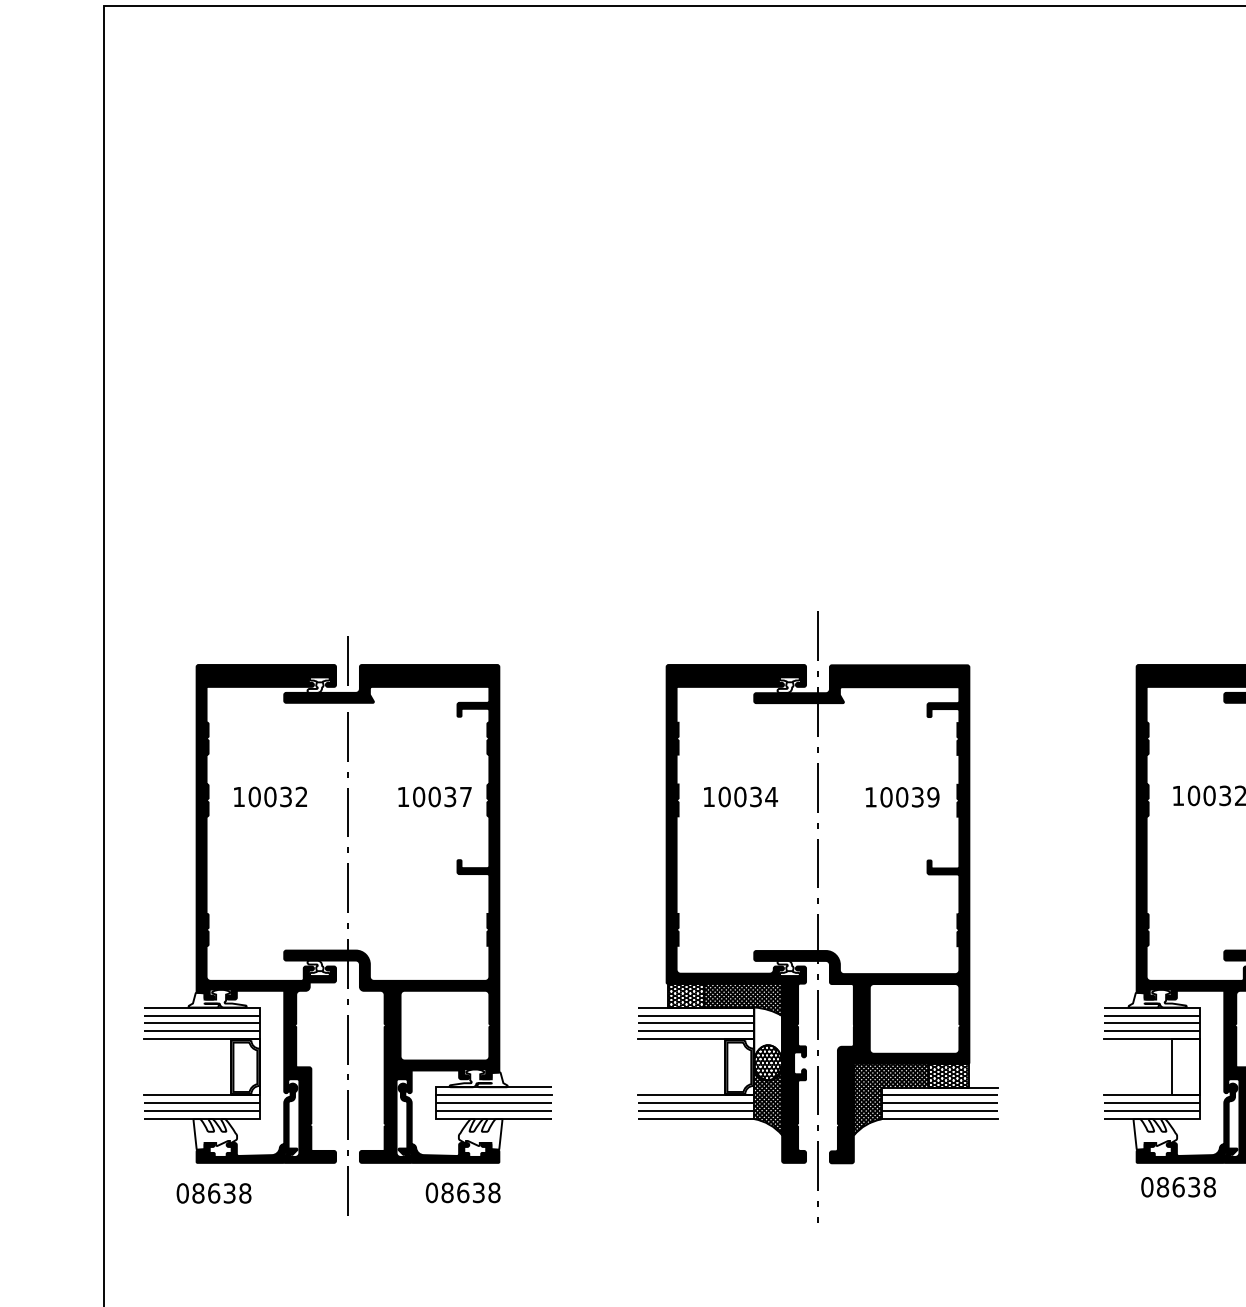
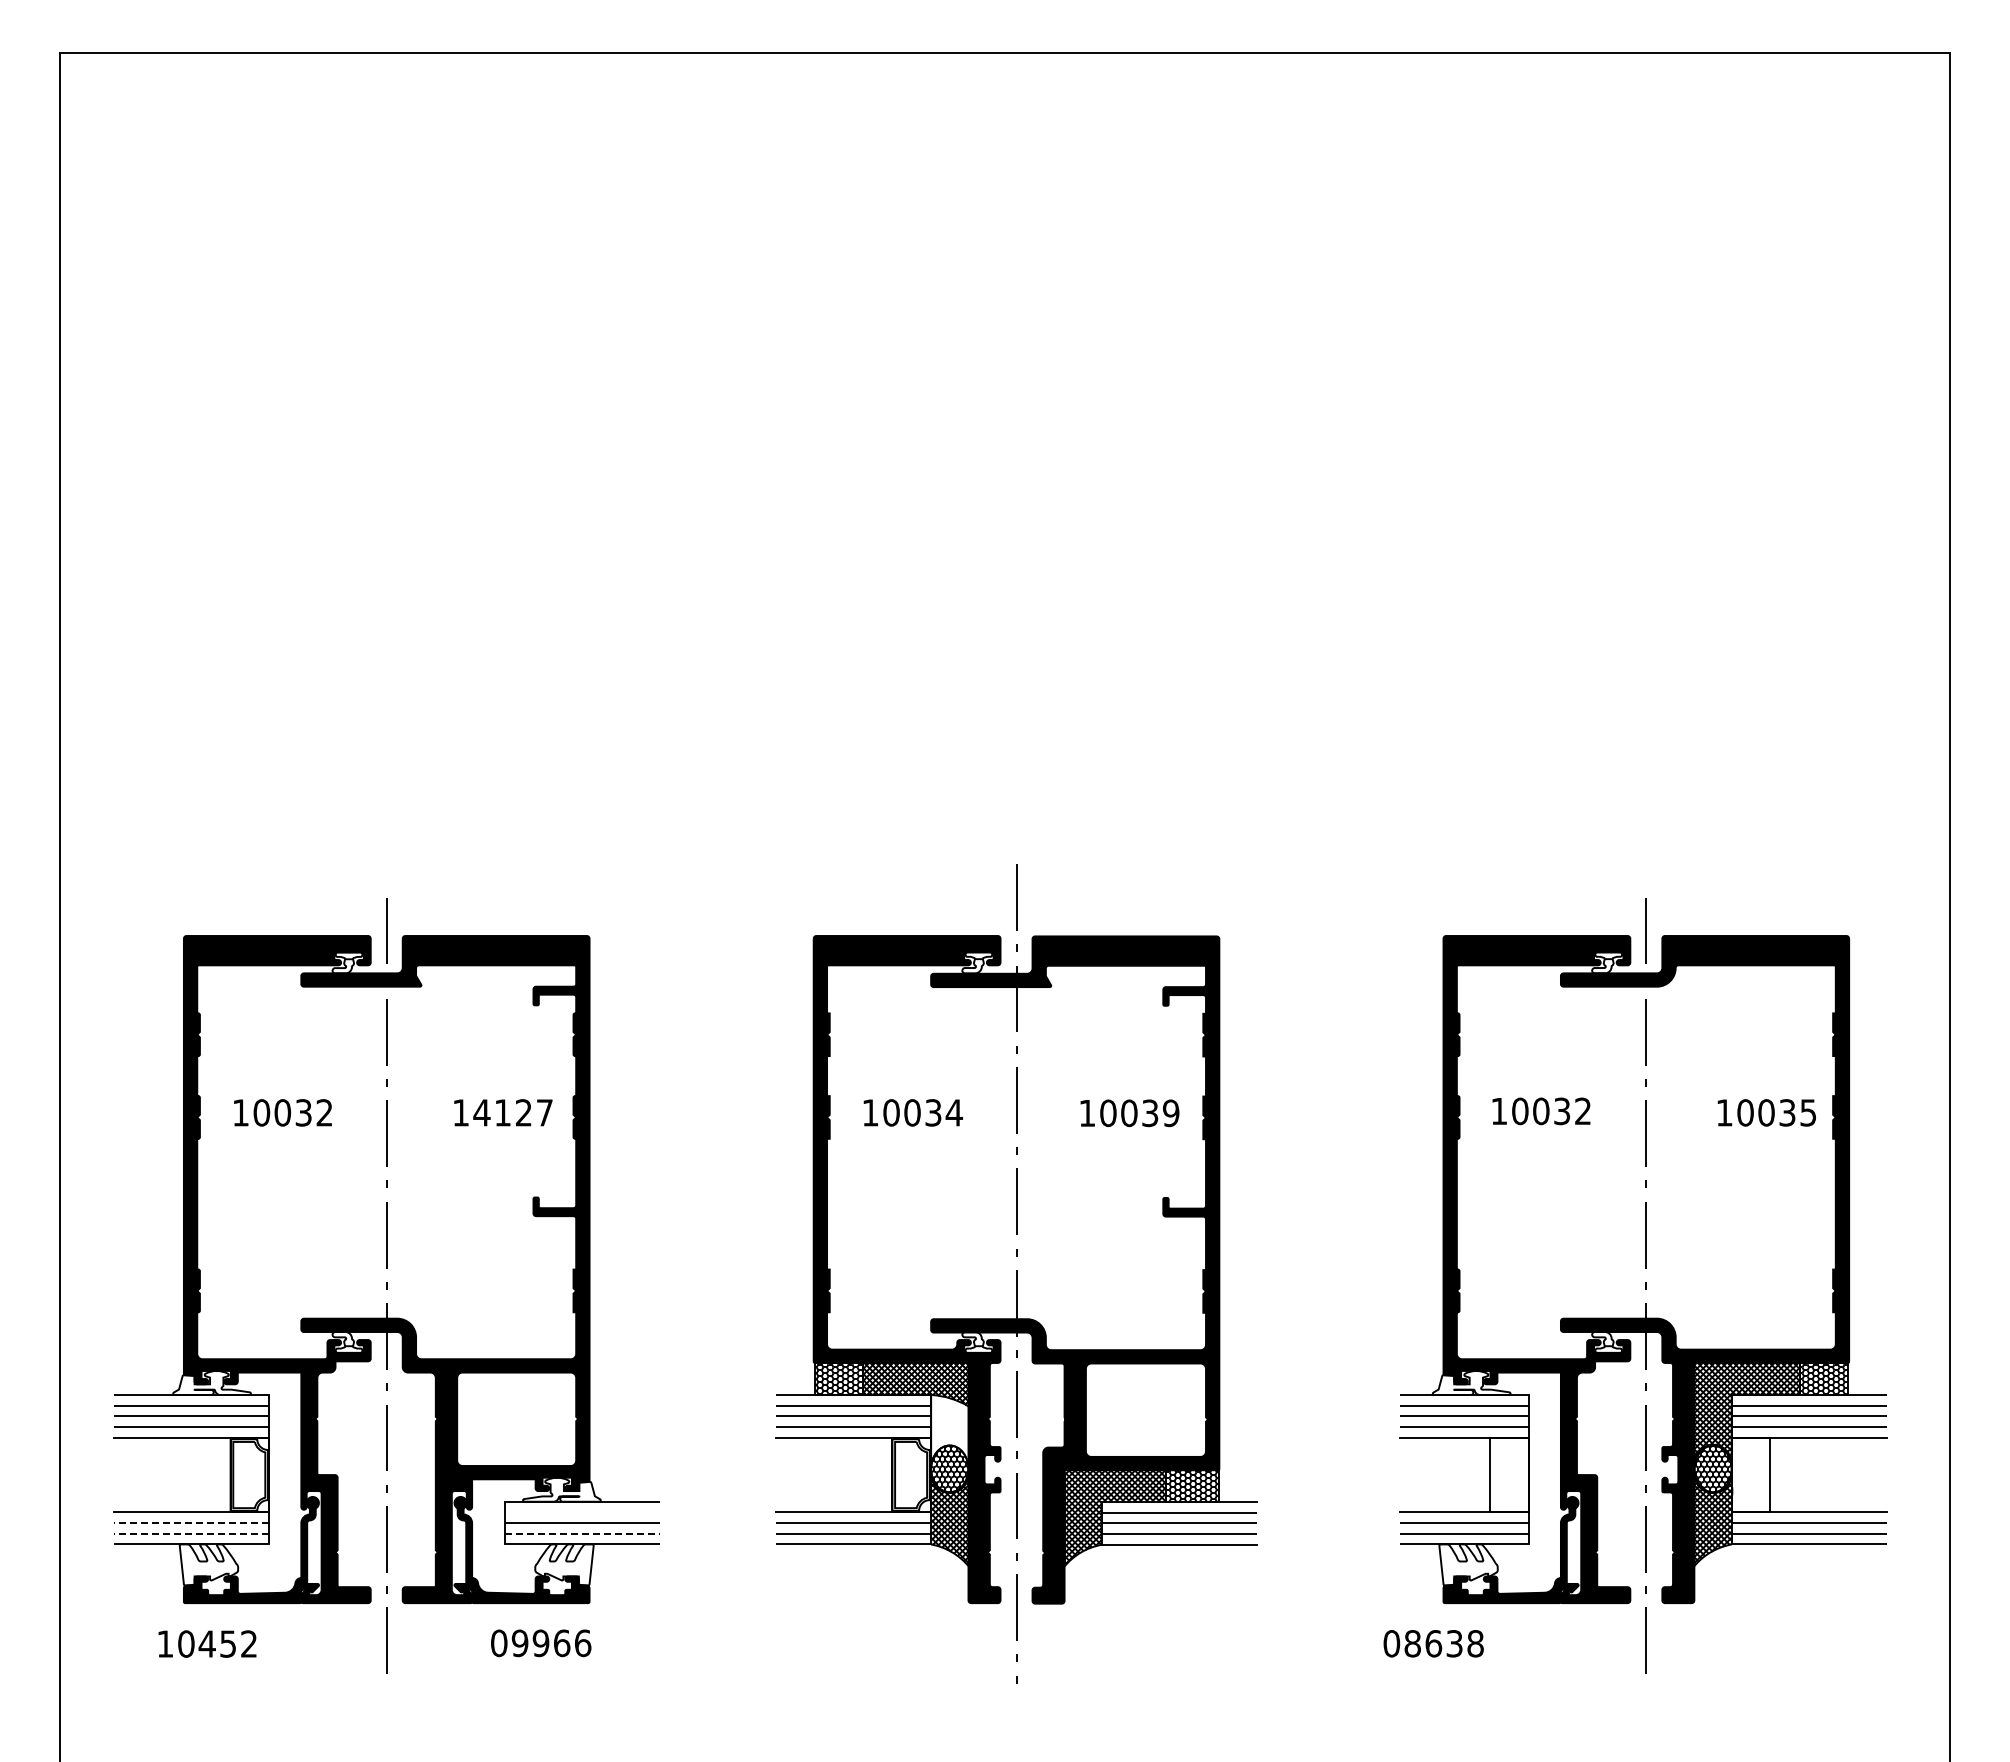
text: (434, 796) -> (502, 1112), 10037 -> 14127
line: (494, 1095) -> (582, 1512), removed
line: (202, 1103) -> (191, 1523), solid -> dashed
line: (202, 1110) -> (191, 1533), solid -> dashed
line: (494, 1110) -> (582, 1533), solid -> dashed
text: (1178, 1187) -> (1433, 1643), moved
text: (214, 1193) -> (207, 1643), 08638 -> 10452
text: (470, 1193) -> (551, 1643), 08638 -> 09966

